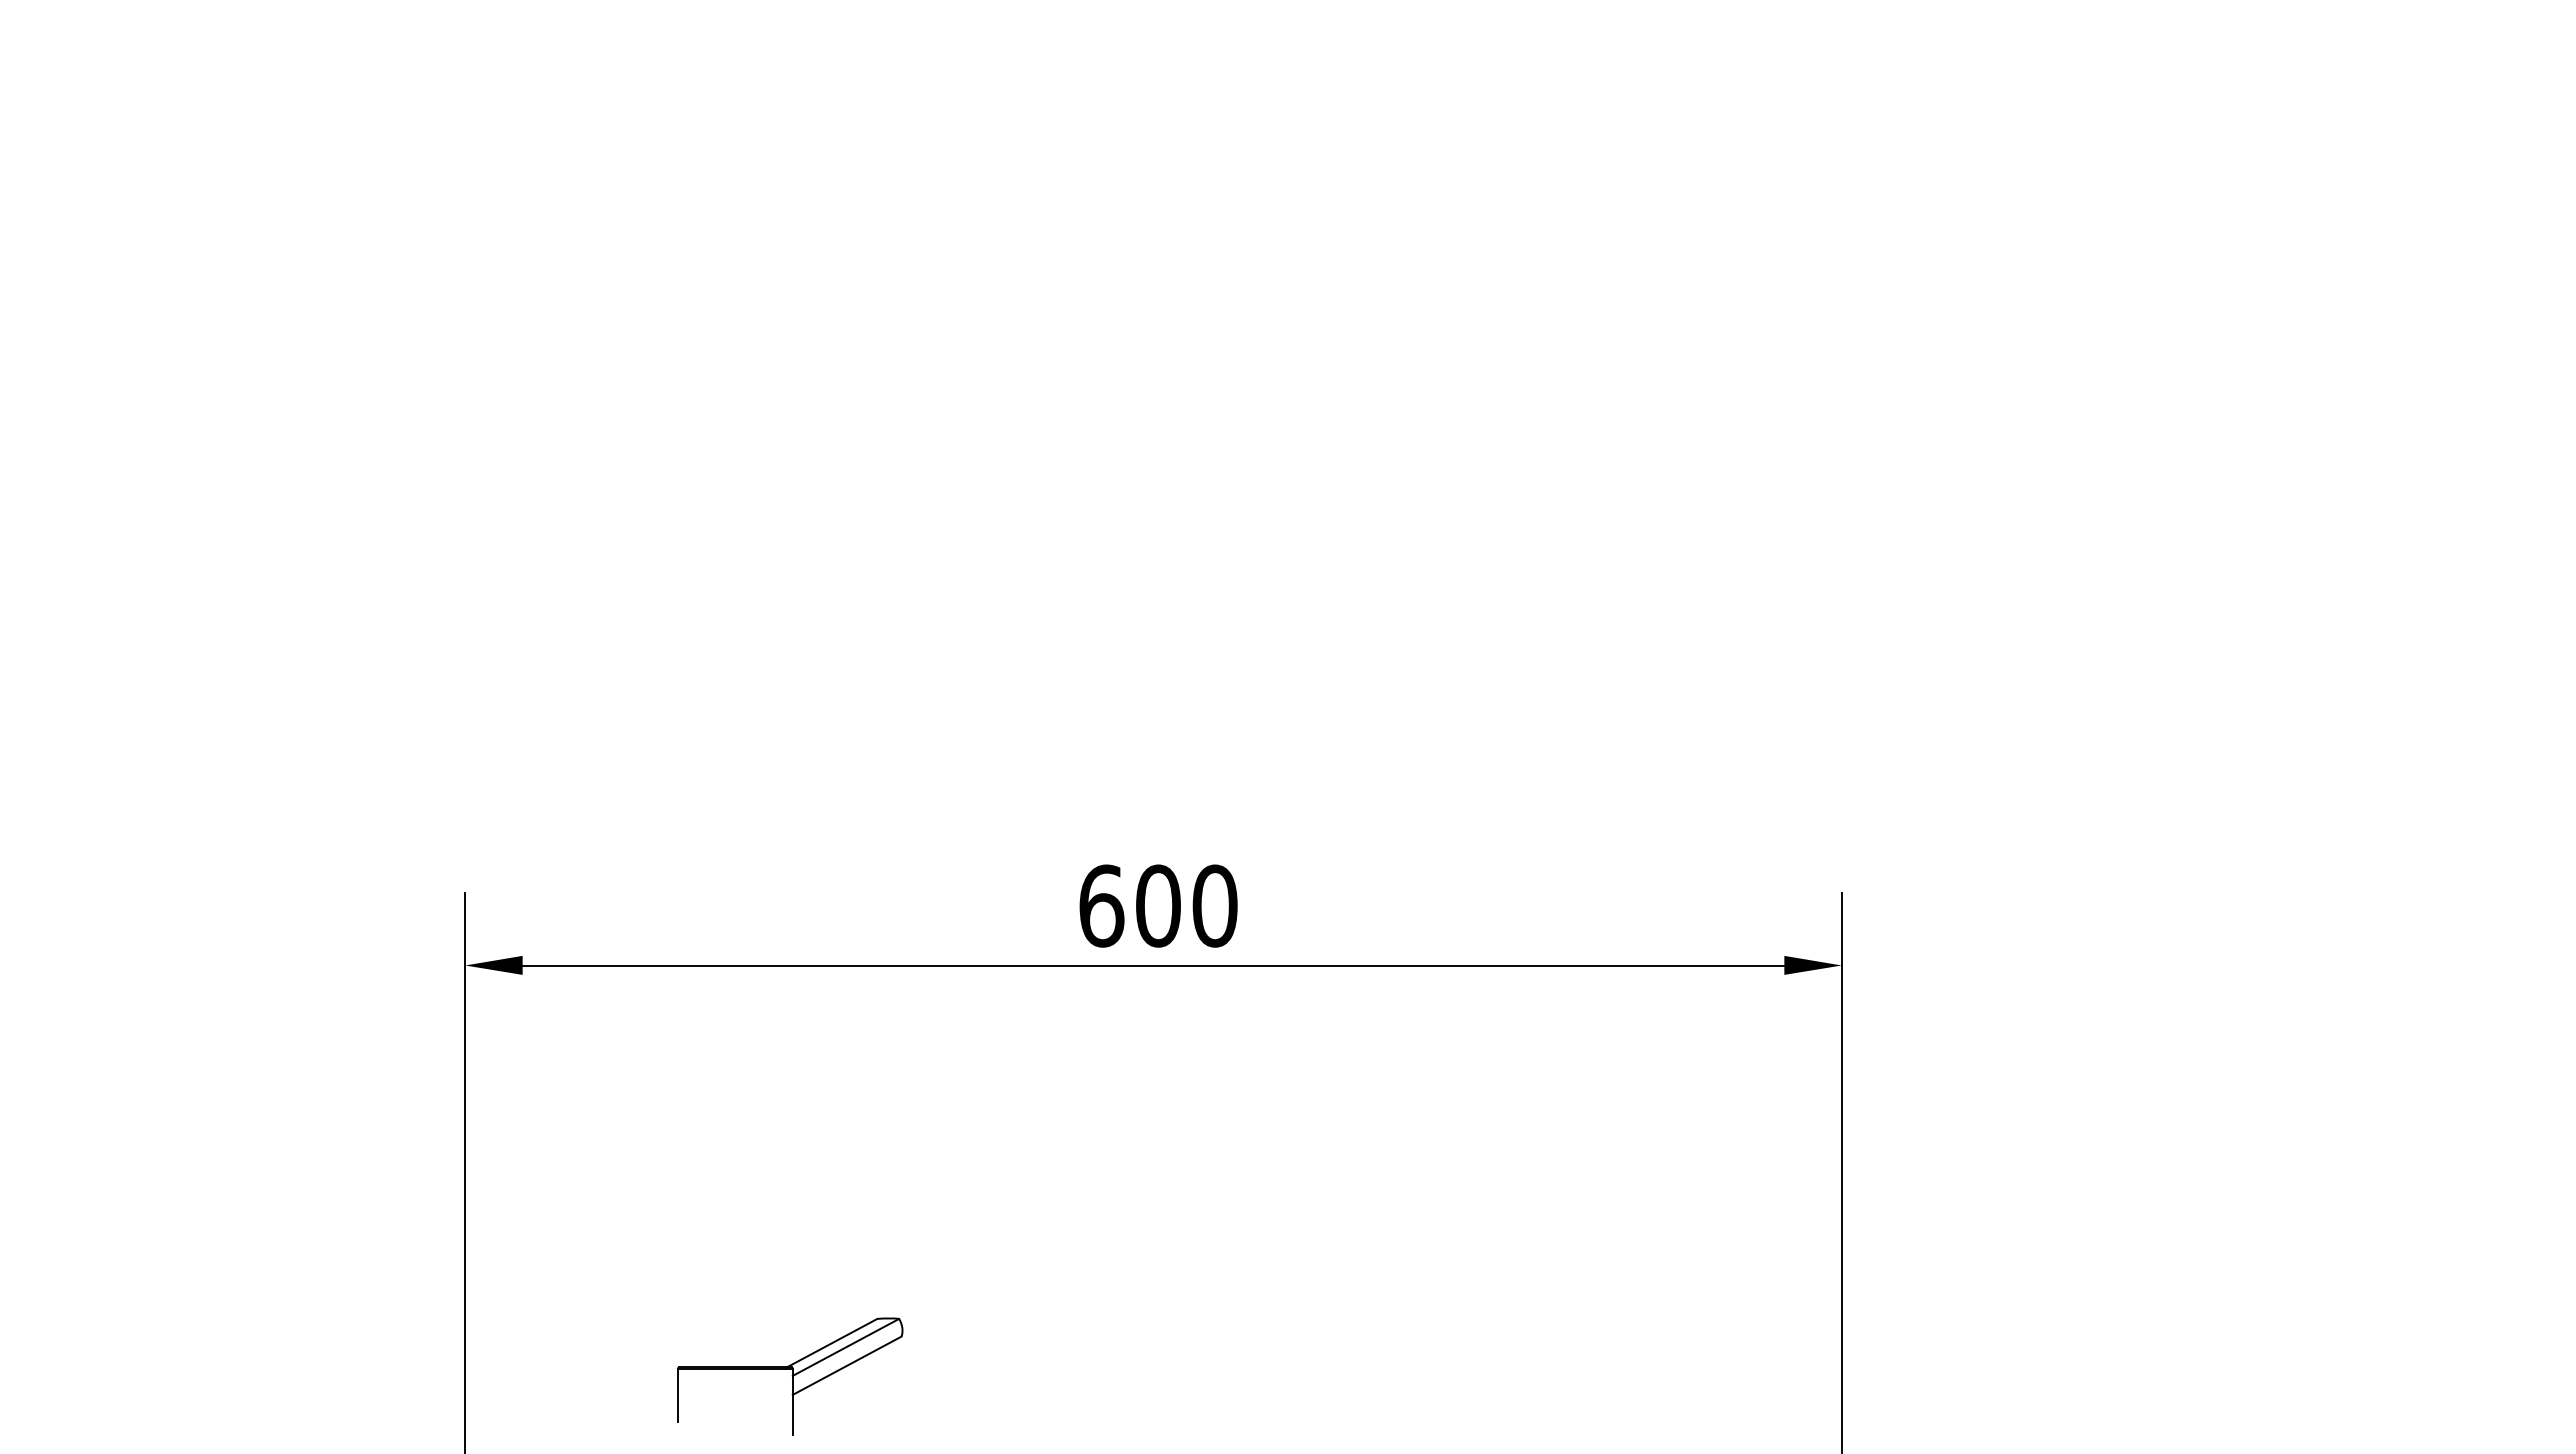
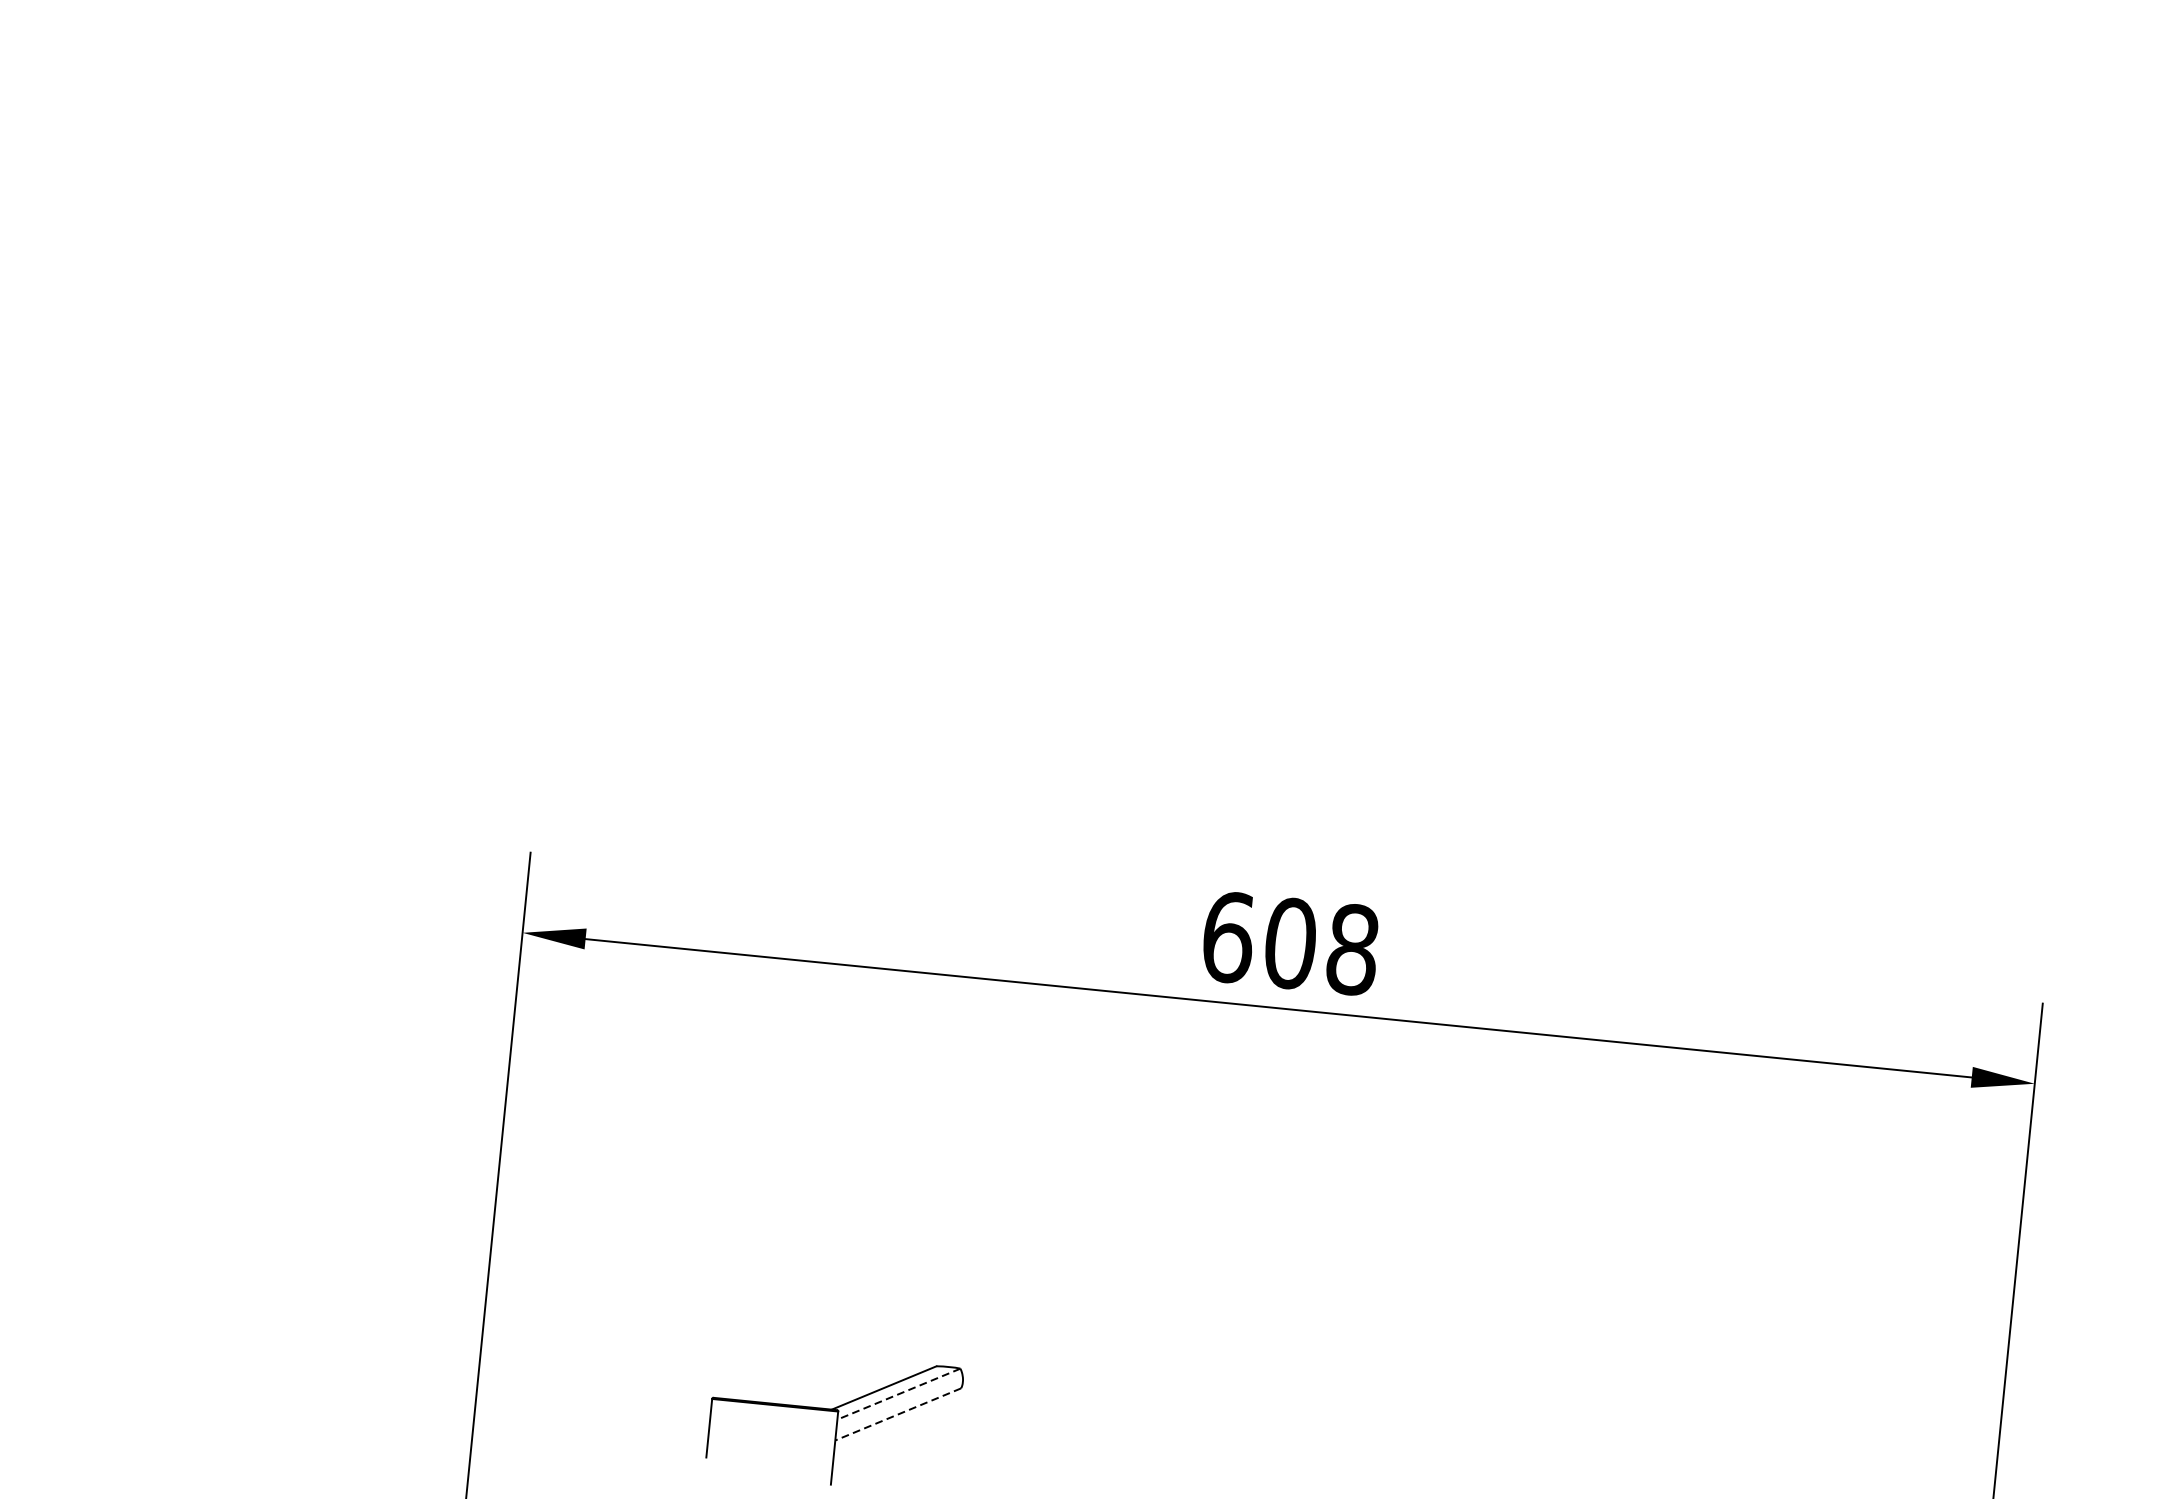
text: (1214, 905) -> (1352, 949), 600 -> 608
line: (845, 1347) -> (898, 1394), solid -> dashed
line: (847, 1365) -> (898, 1414), solid -> dashed

